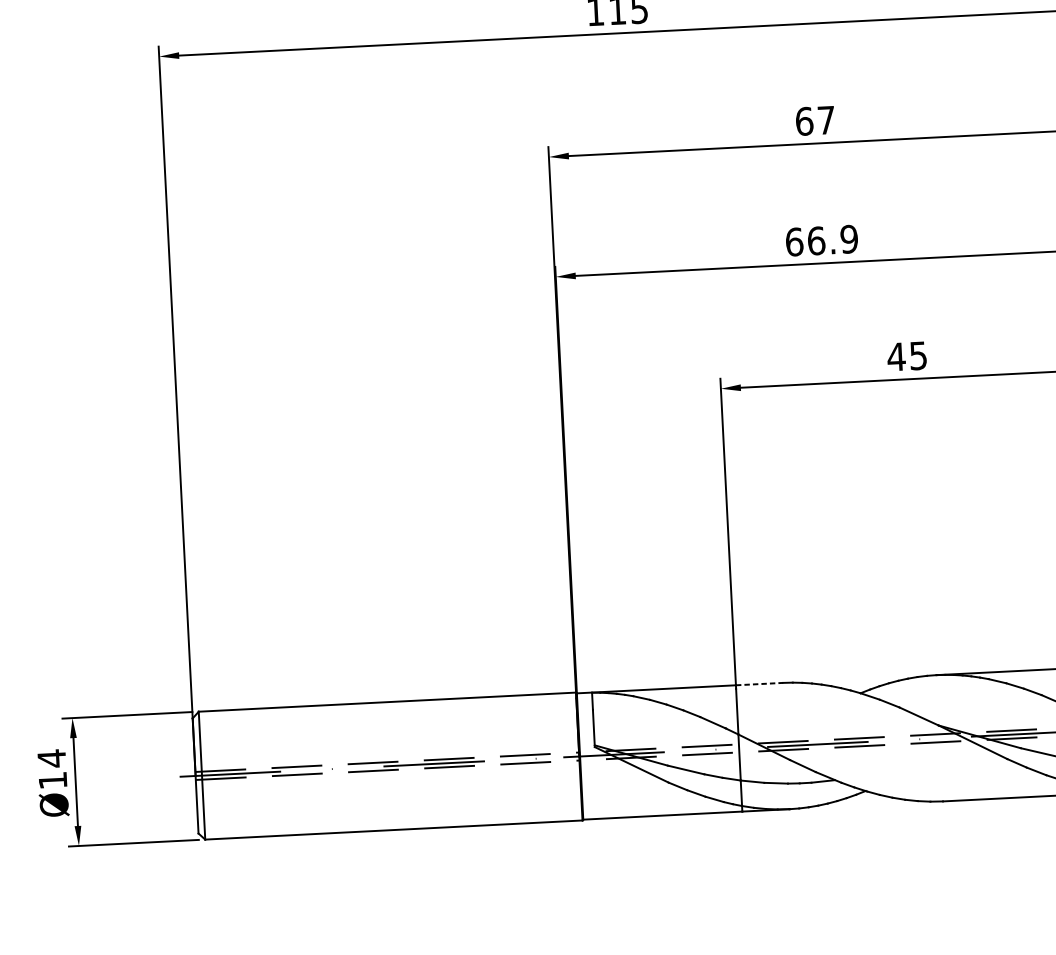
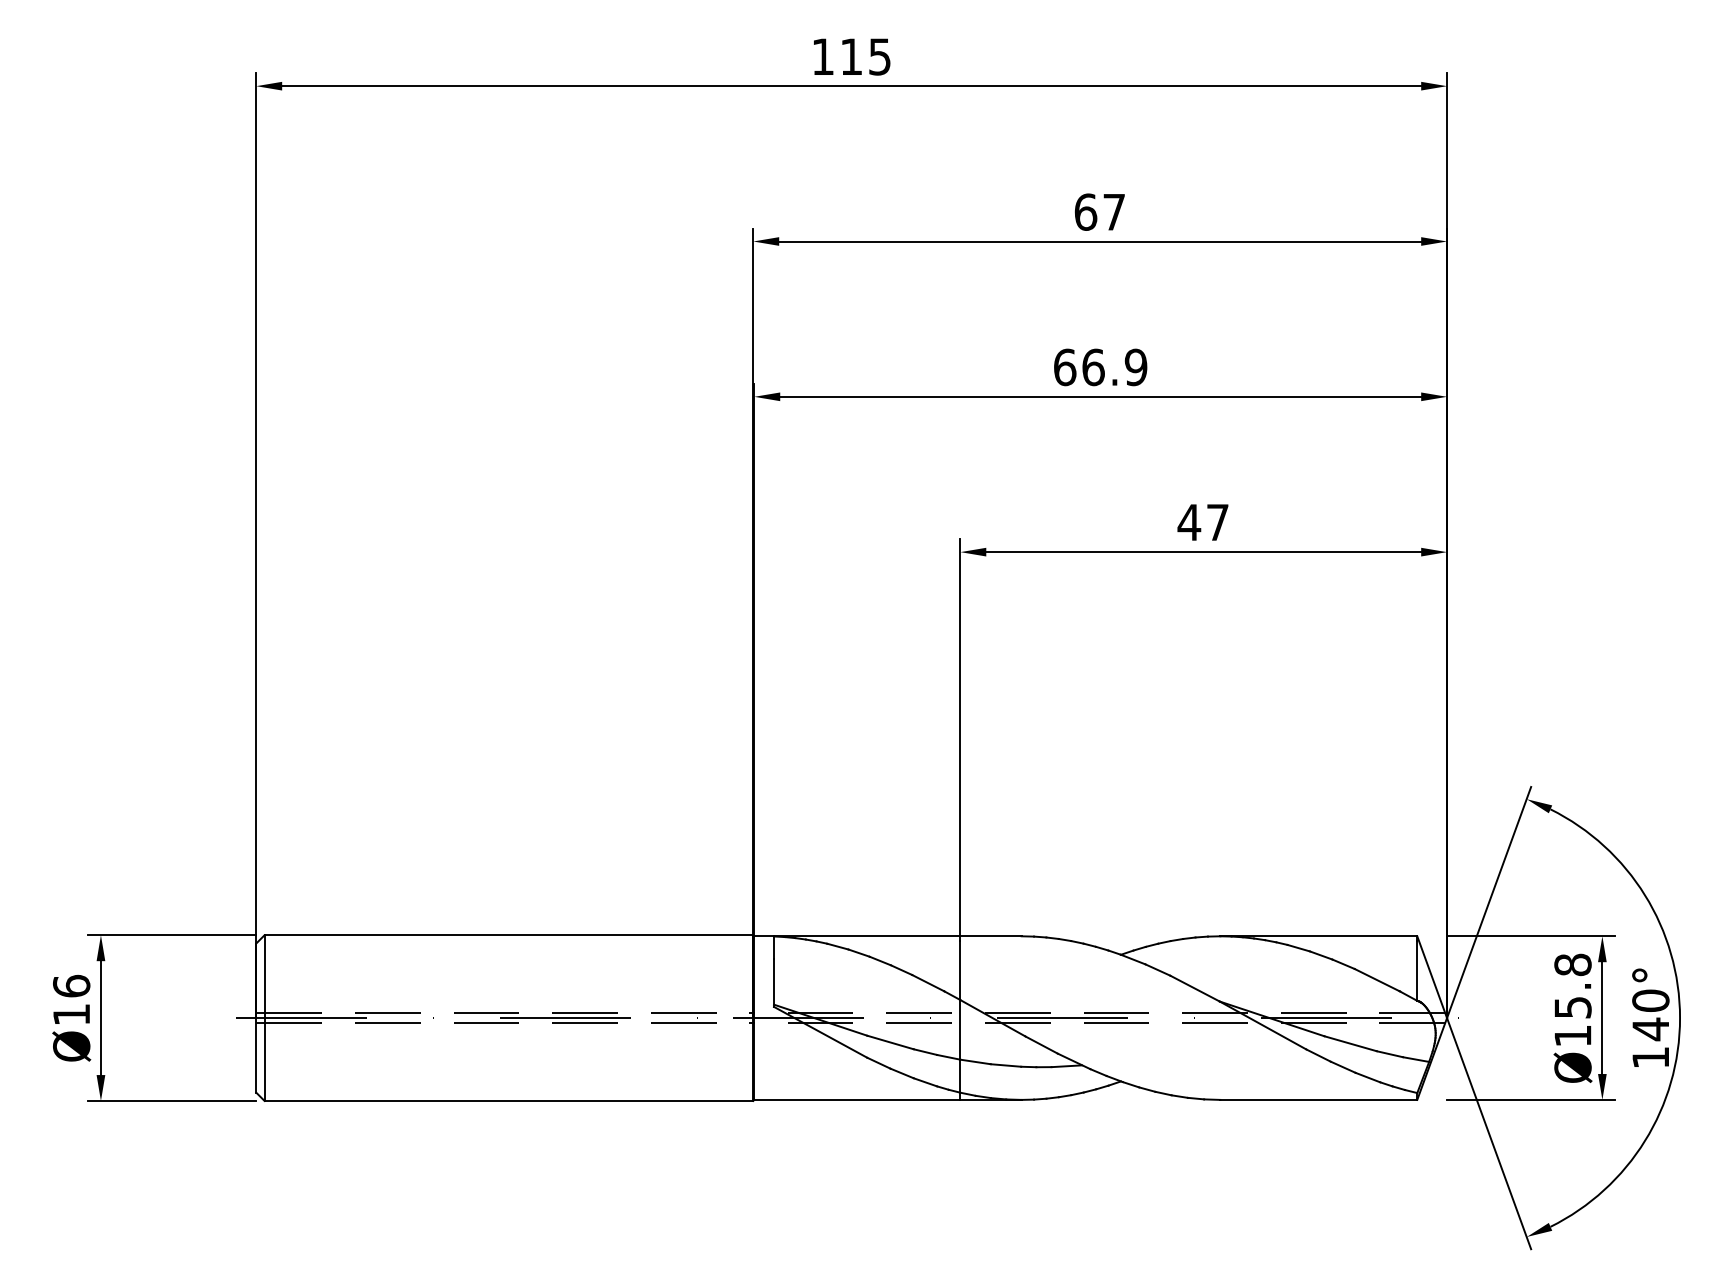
text: (918, 355) -> (1217, 522), 45 -> 47
line: (759, 684) -> (991, 936), dashed -> solid
text: (51, 758) -> (71, 986), Ø14 -> Ø16

